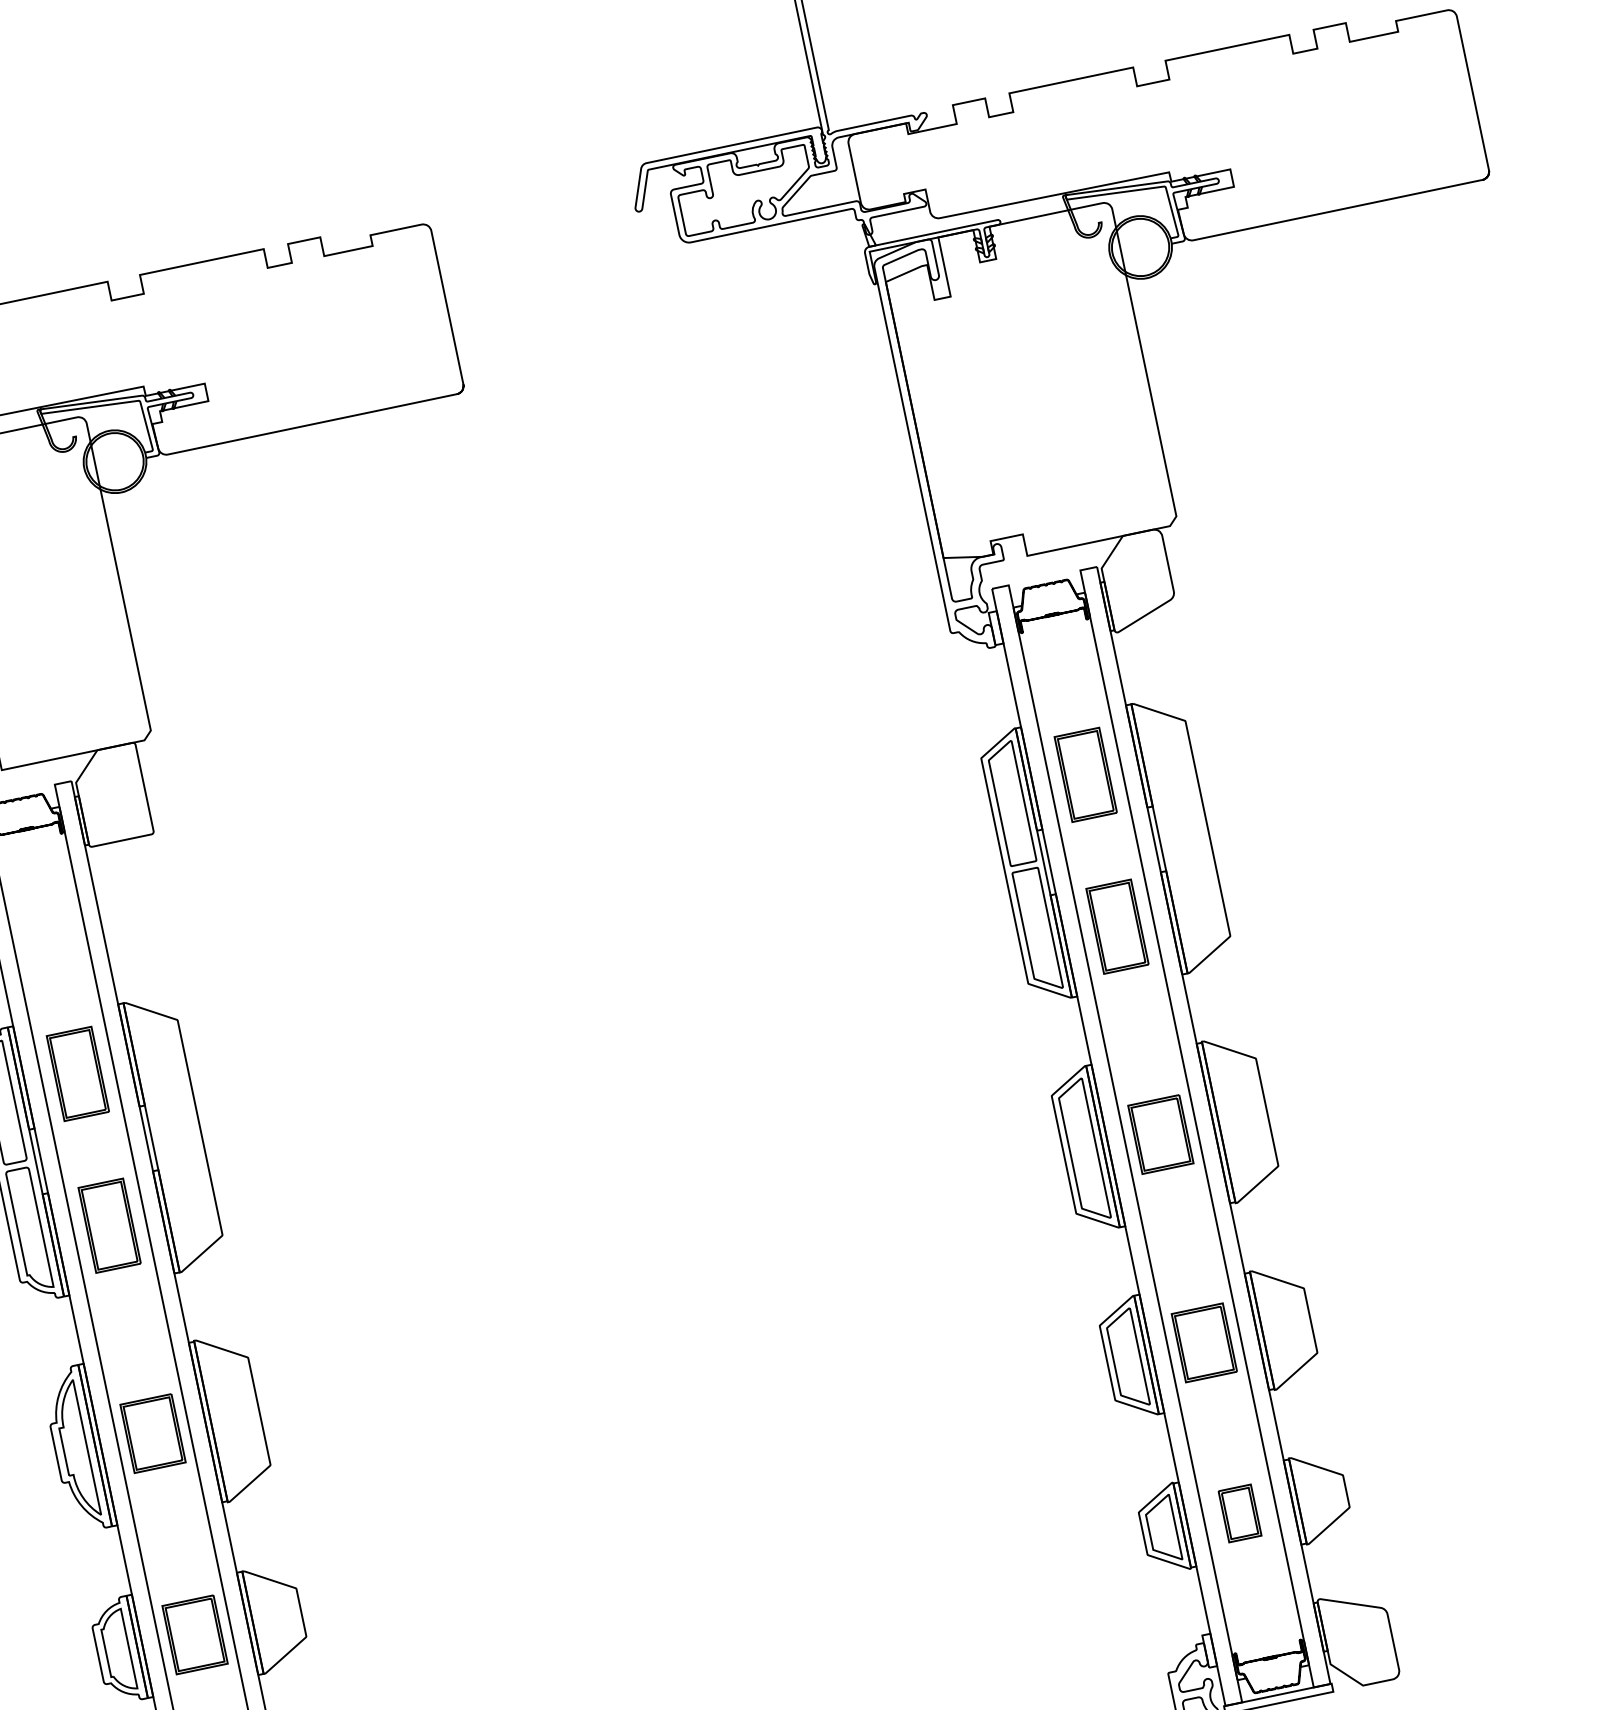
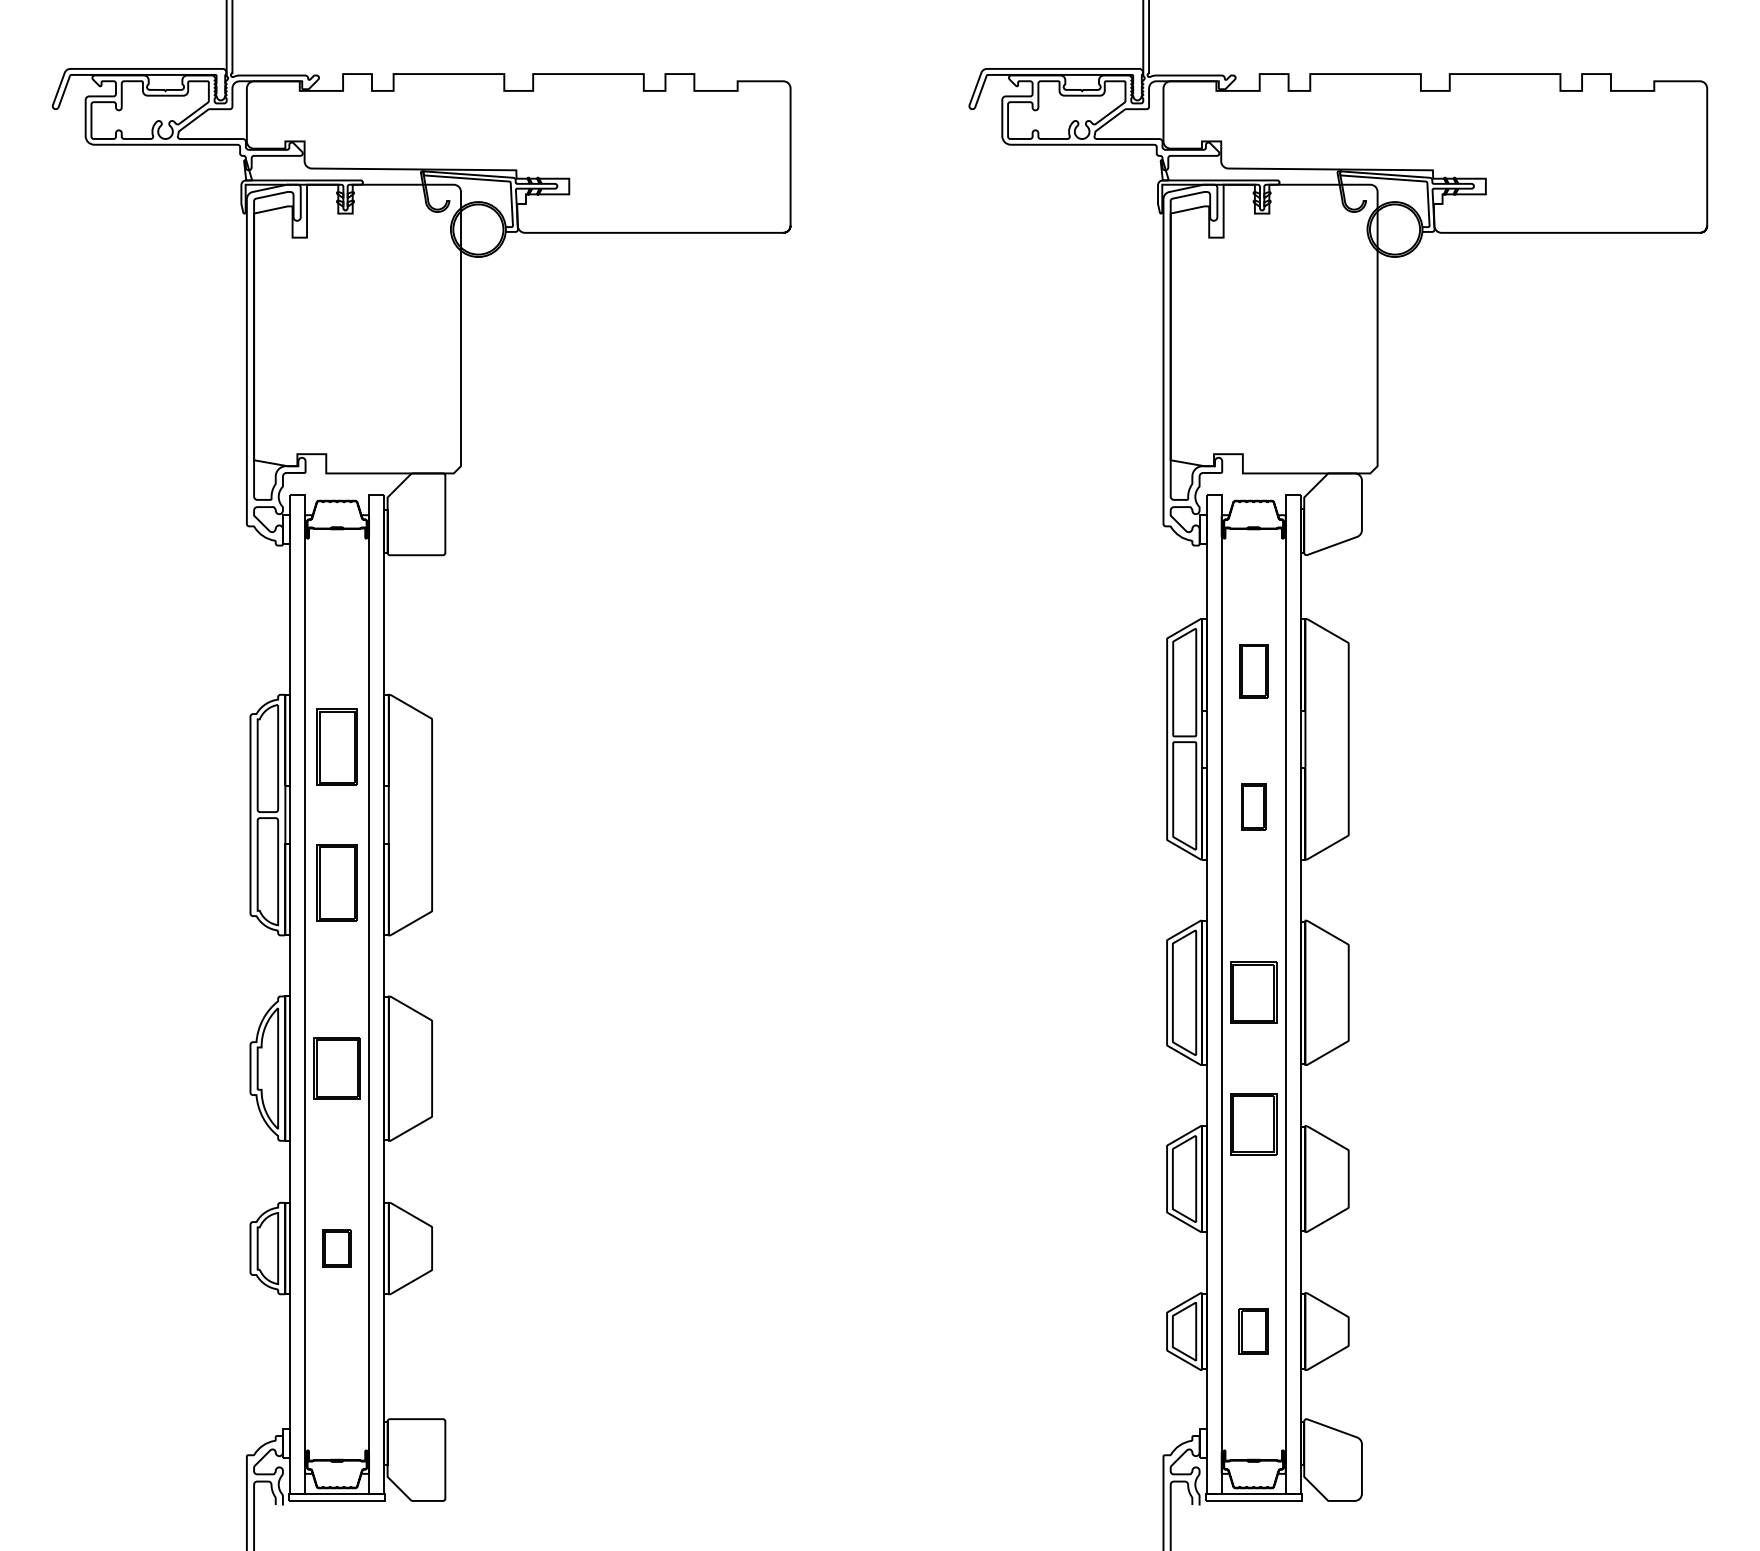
part: (1085, 773) -> (1253, 670), size x0.7
part: (1117, 926) -> (1253, 806), size x0.6
part: (1204, 1343) -> (1253, 1124), moved
part: (194, 1634) -> (336, 1248), size x0.6

